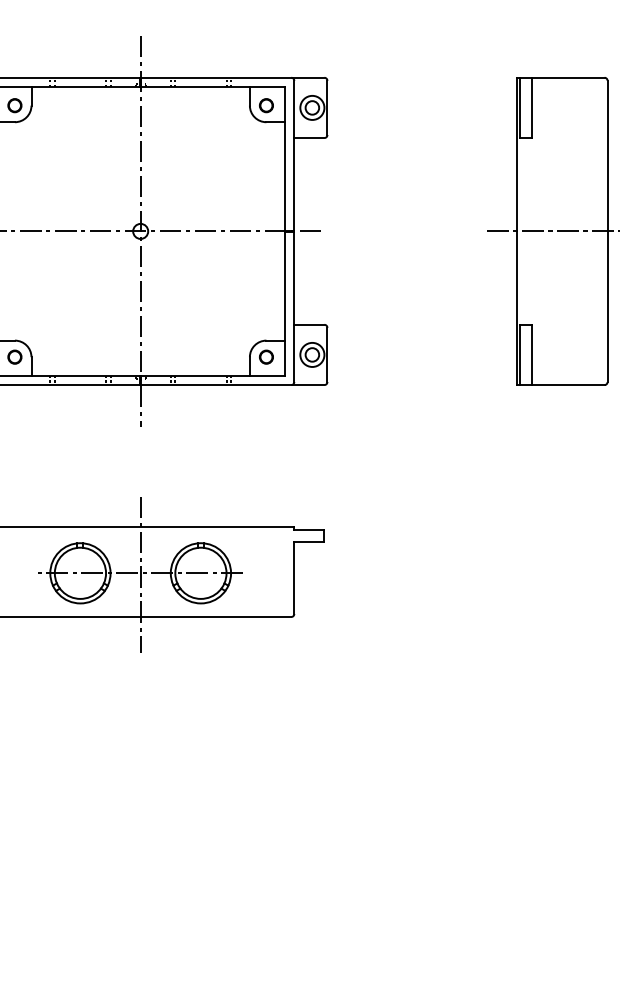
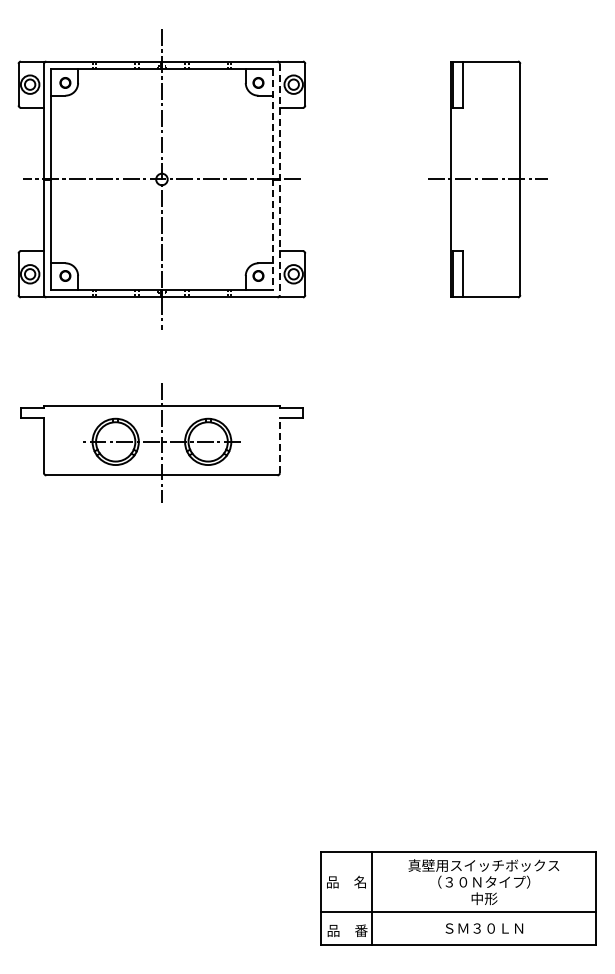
line: (284, 231) -> (272, 179), solid -> dashed
line: (293, 231) -> (279, 179), solid -> dashed
line: (293, 578) -> (279, 445), solid -> dashed

